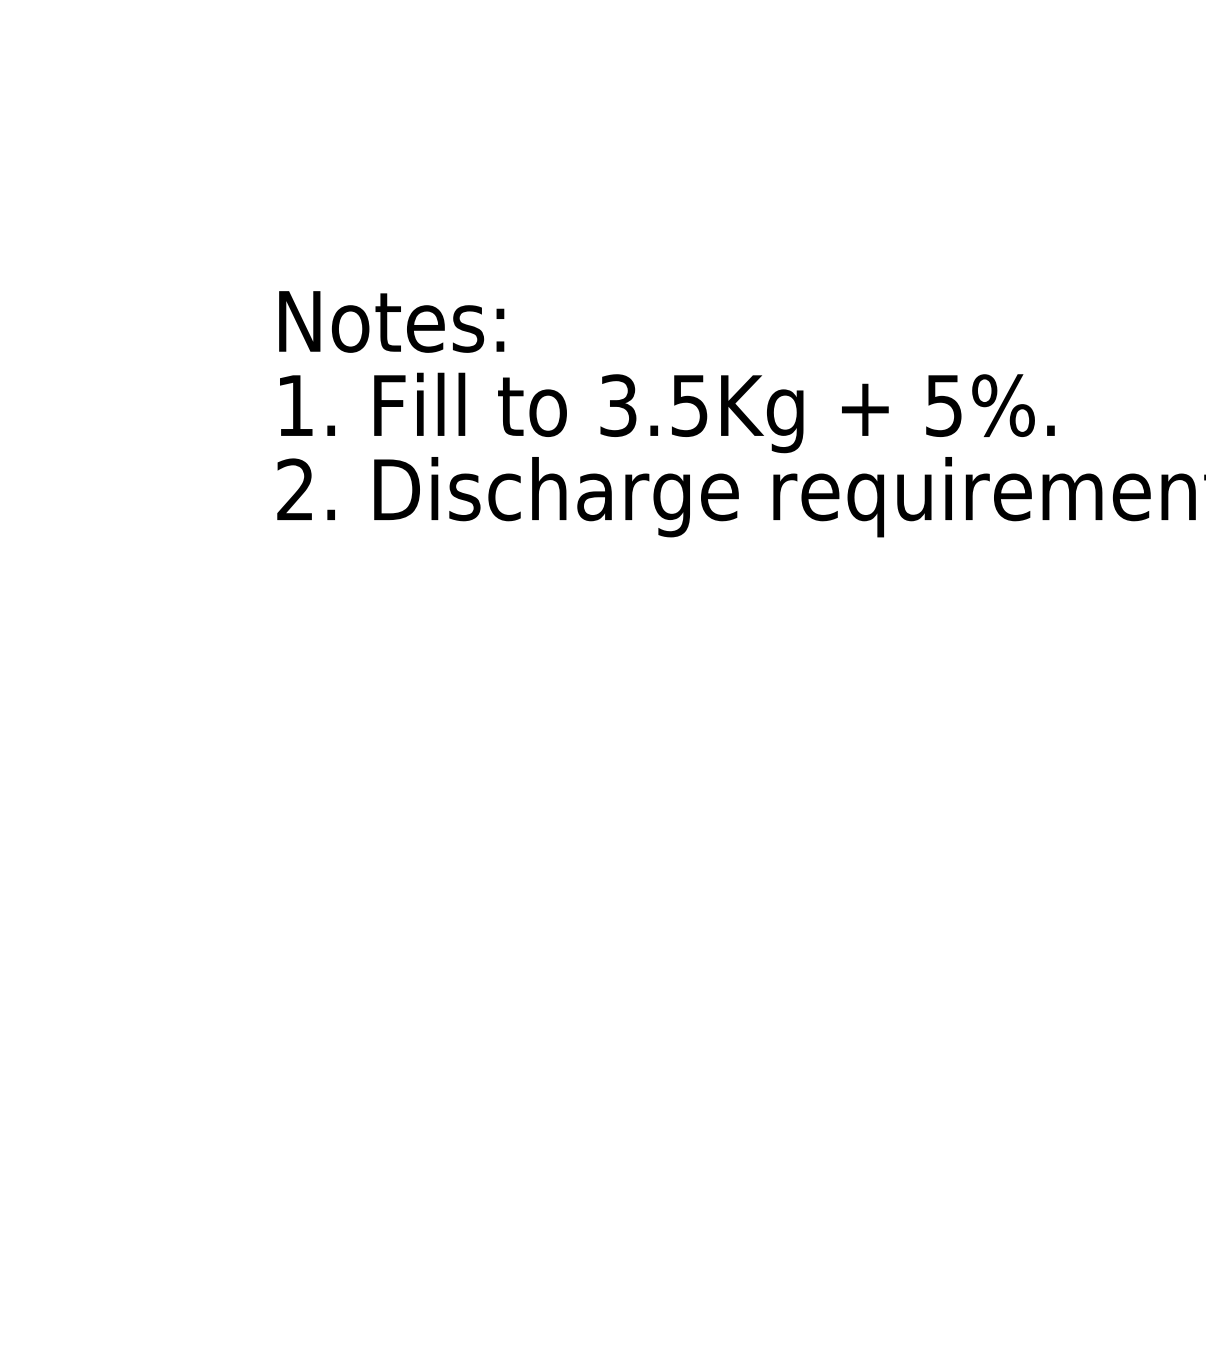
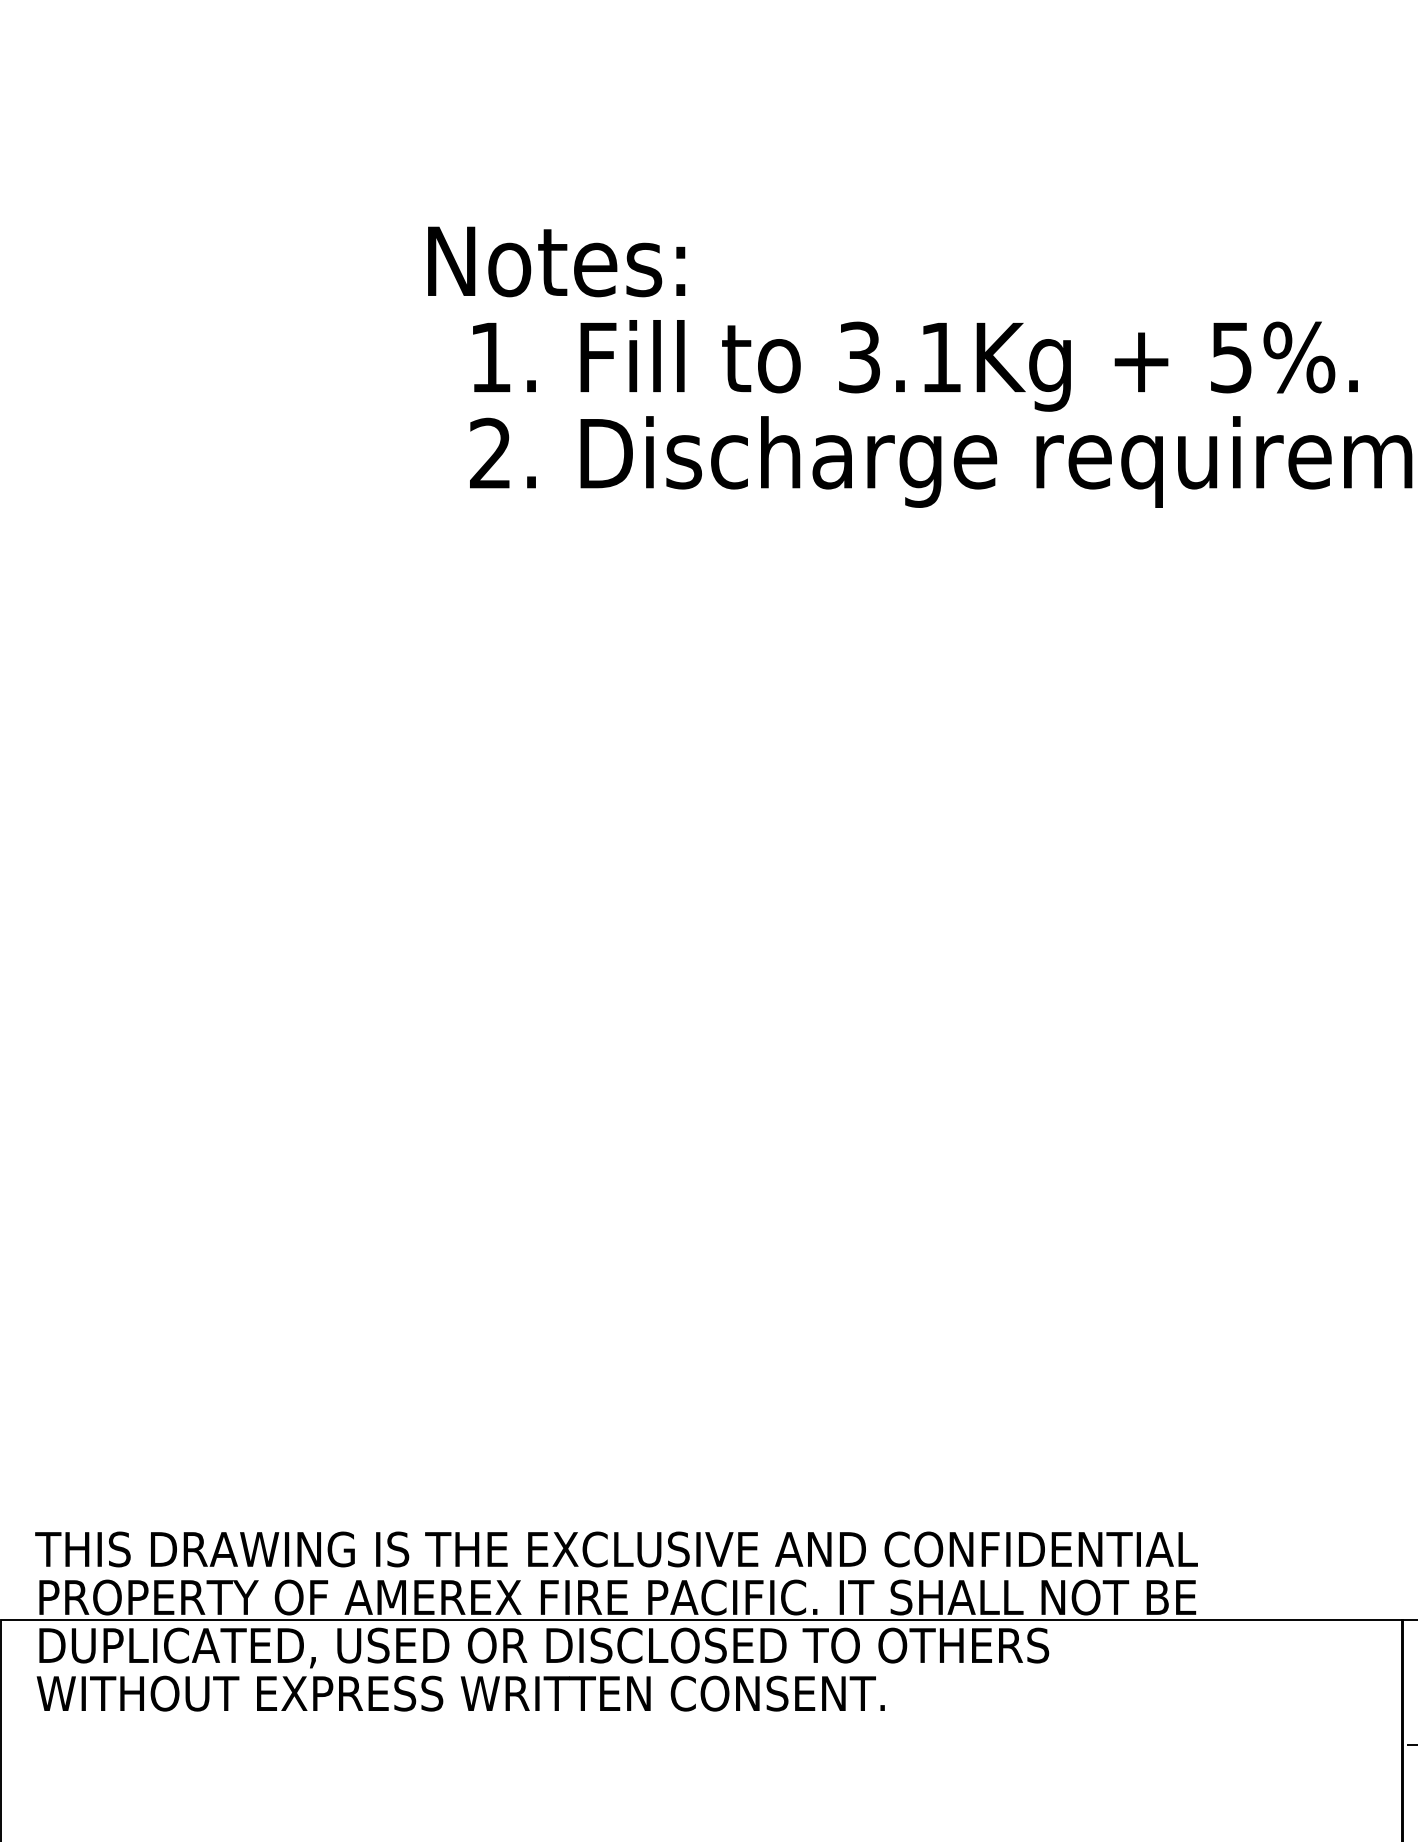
text: (391, 321) -> (556, 261), moved
text: (689, 405) -> (940, 357), 3.5Kg -> 3.1Kg

